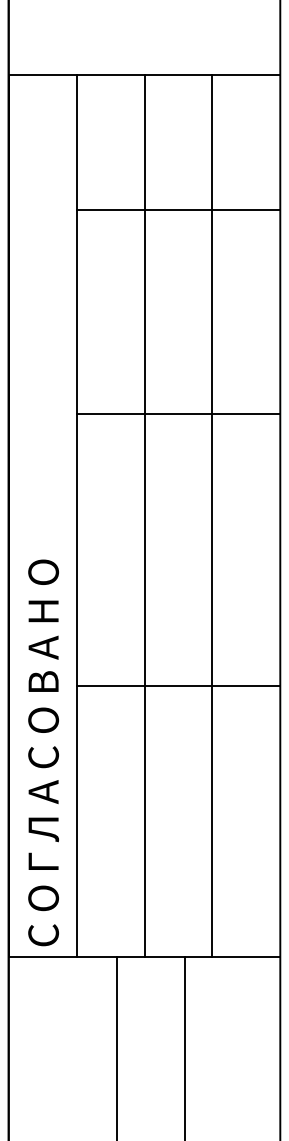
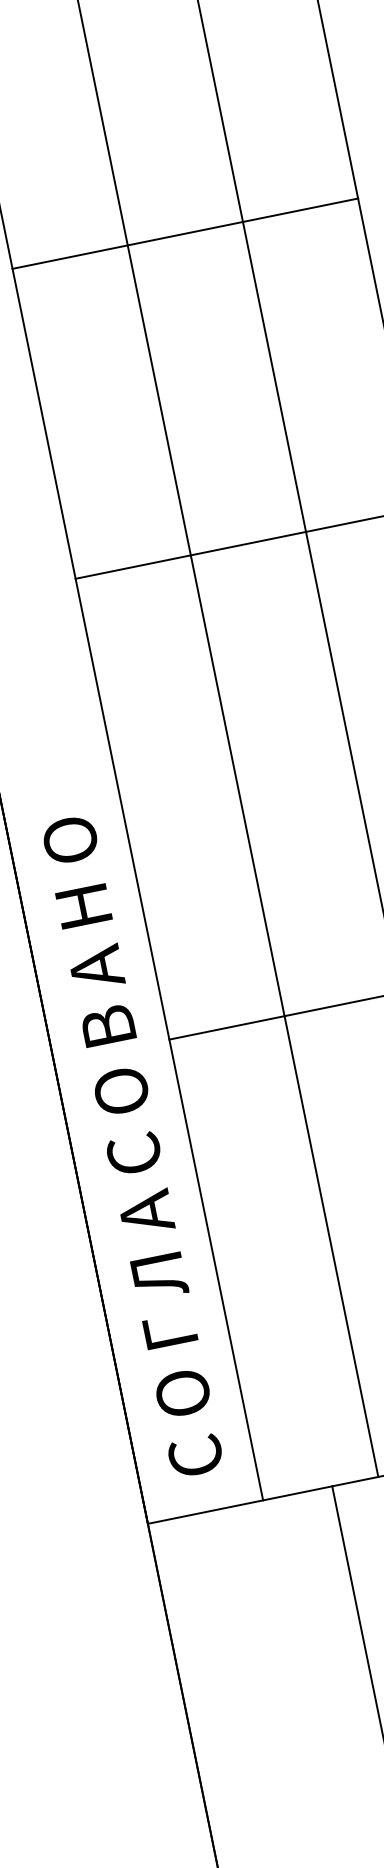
line: (178, 210) -> (185, 233), moved
text: (43, 752) -> (132, 1145), moved

